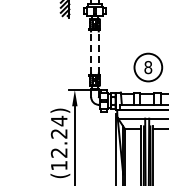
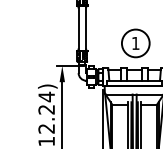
line: (91, 52) -> (78, 28), dashed -> solid
line: (98, 52) -> (85, 28), dashed -> solid
text: (148, 67) -> (135, 43), 8 -> 1

